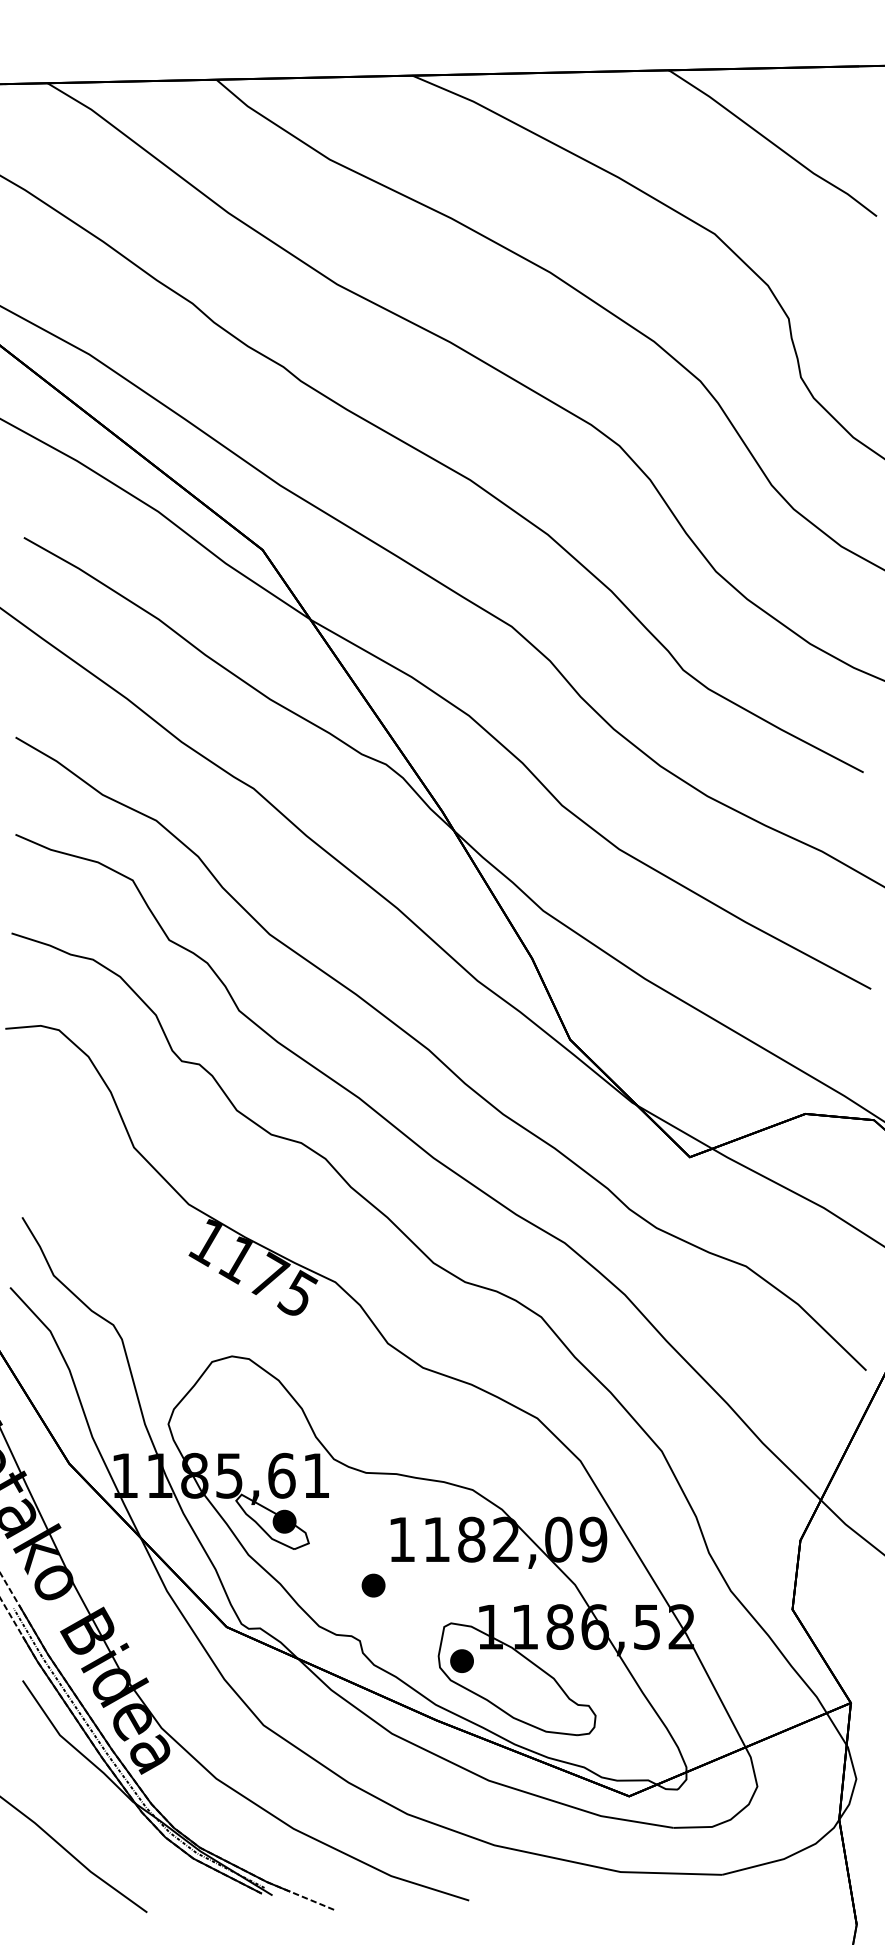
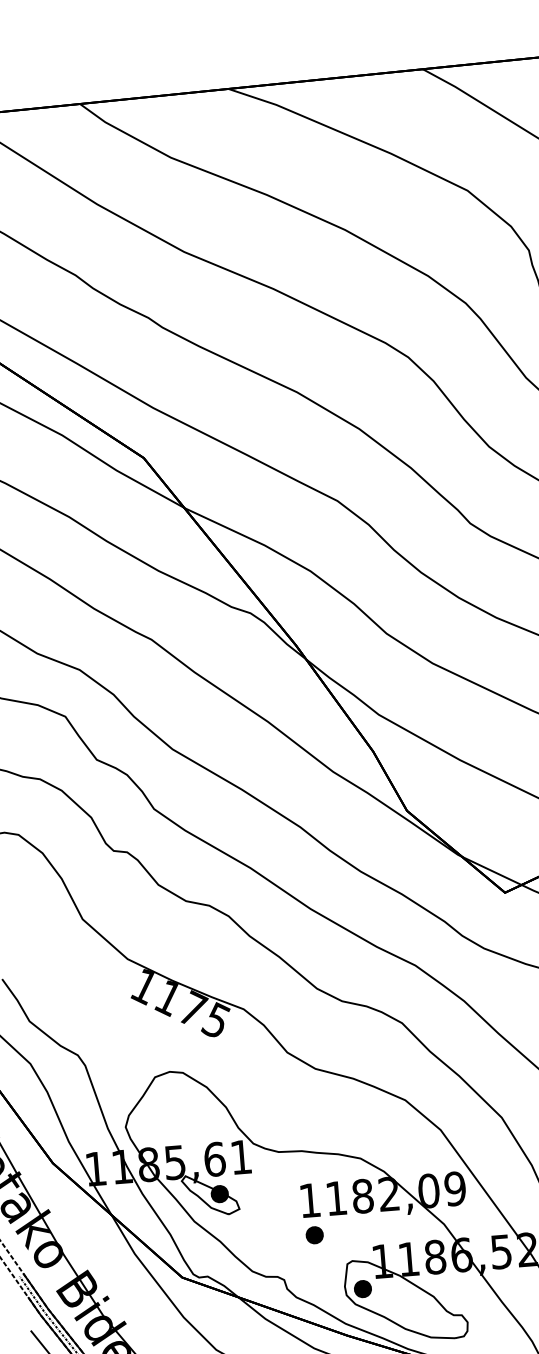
part: (373, 1585) -> (314, 1235), moved

